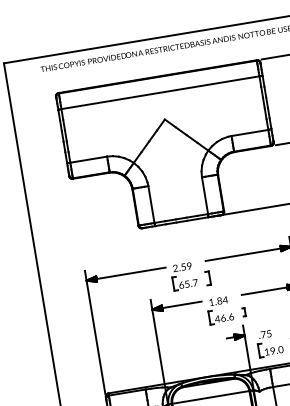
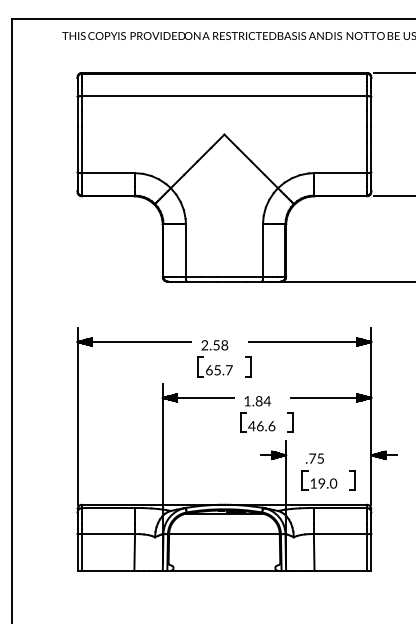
text: (189, 266) -> (224, 346), 2.59 -> 2.58
part: (243, 312) -> (290, 422), size x1.67

